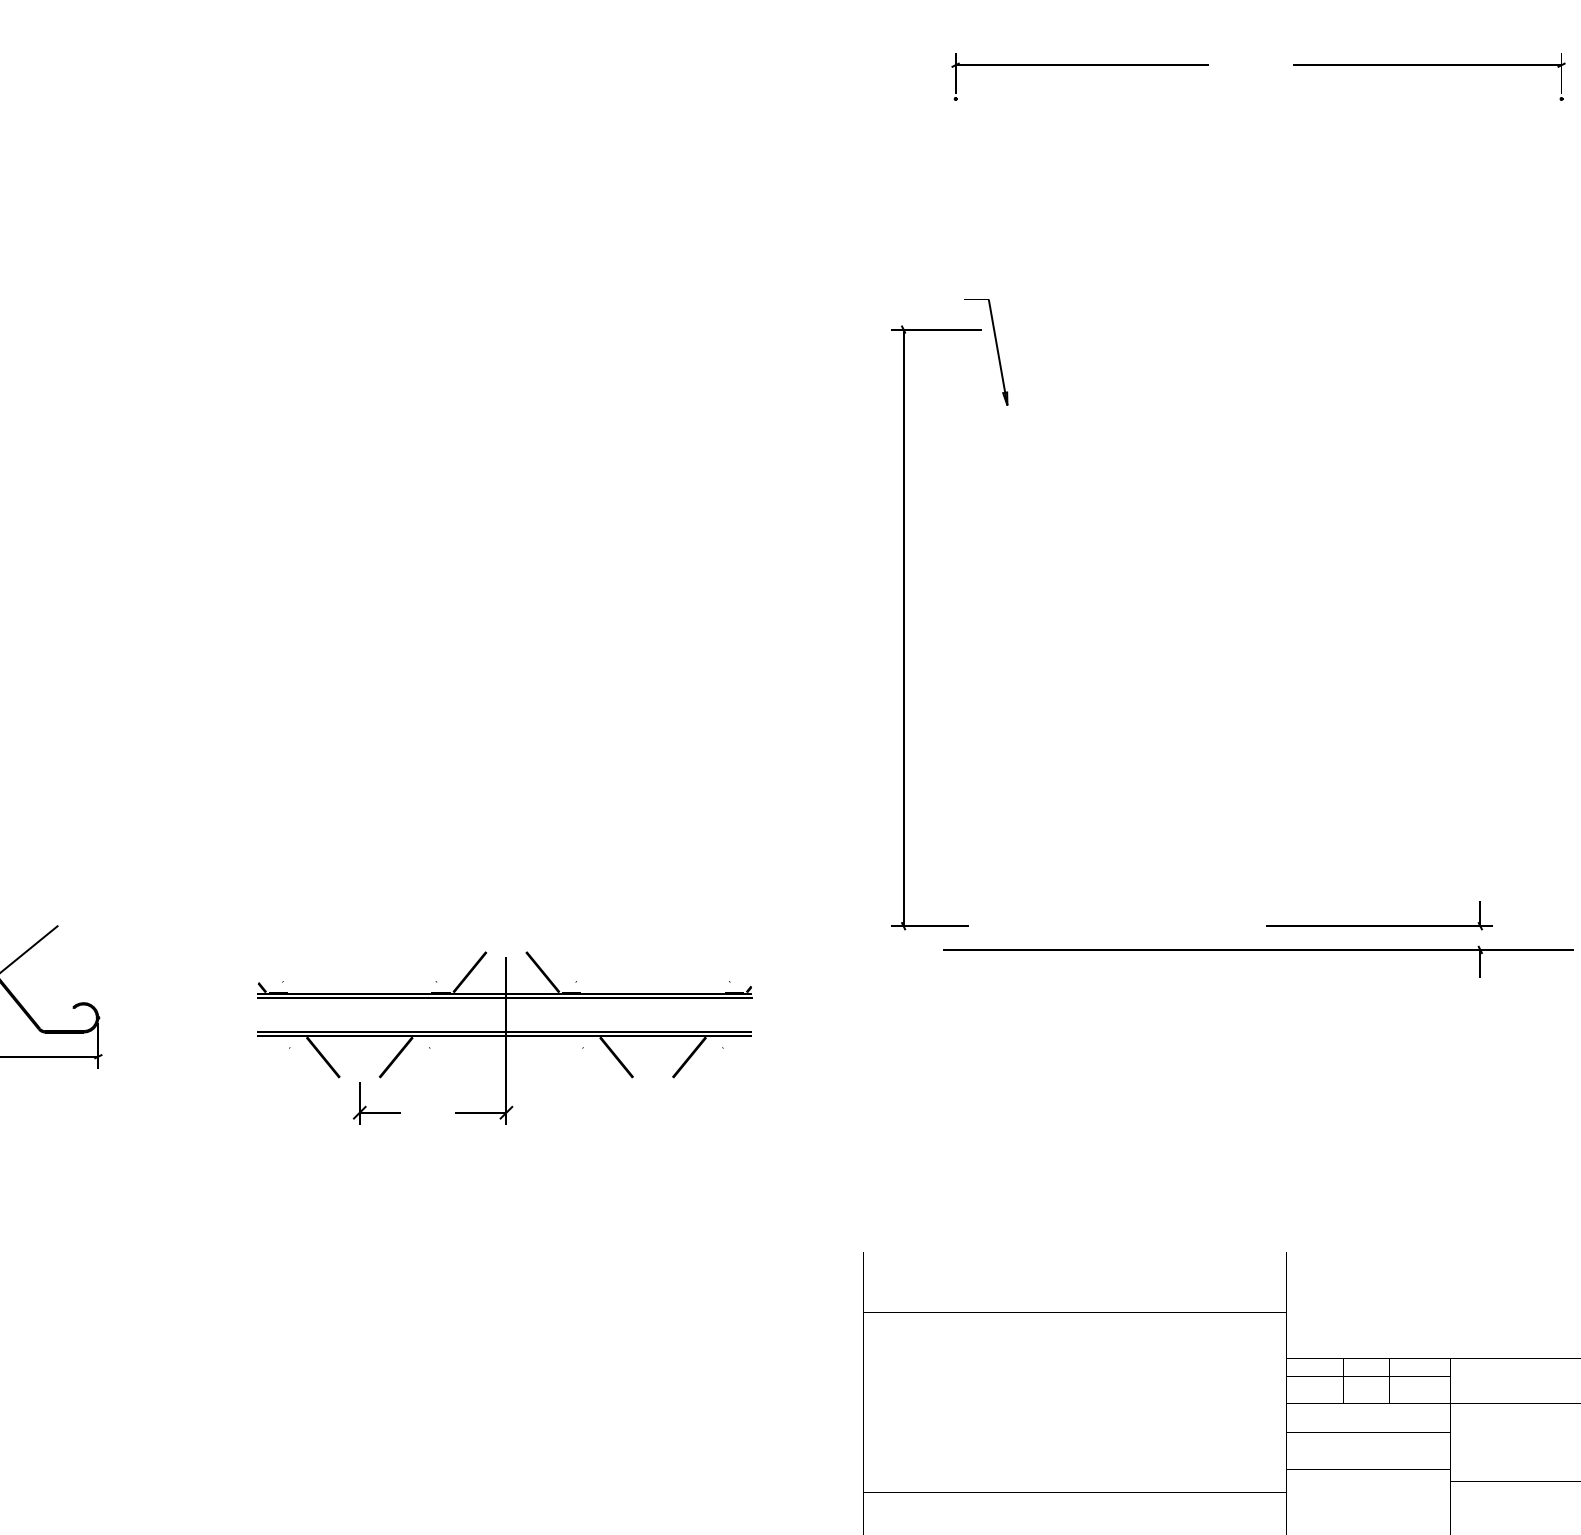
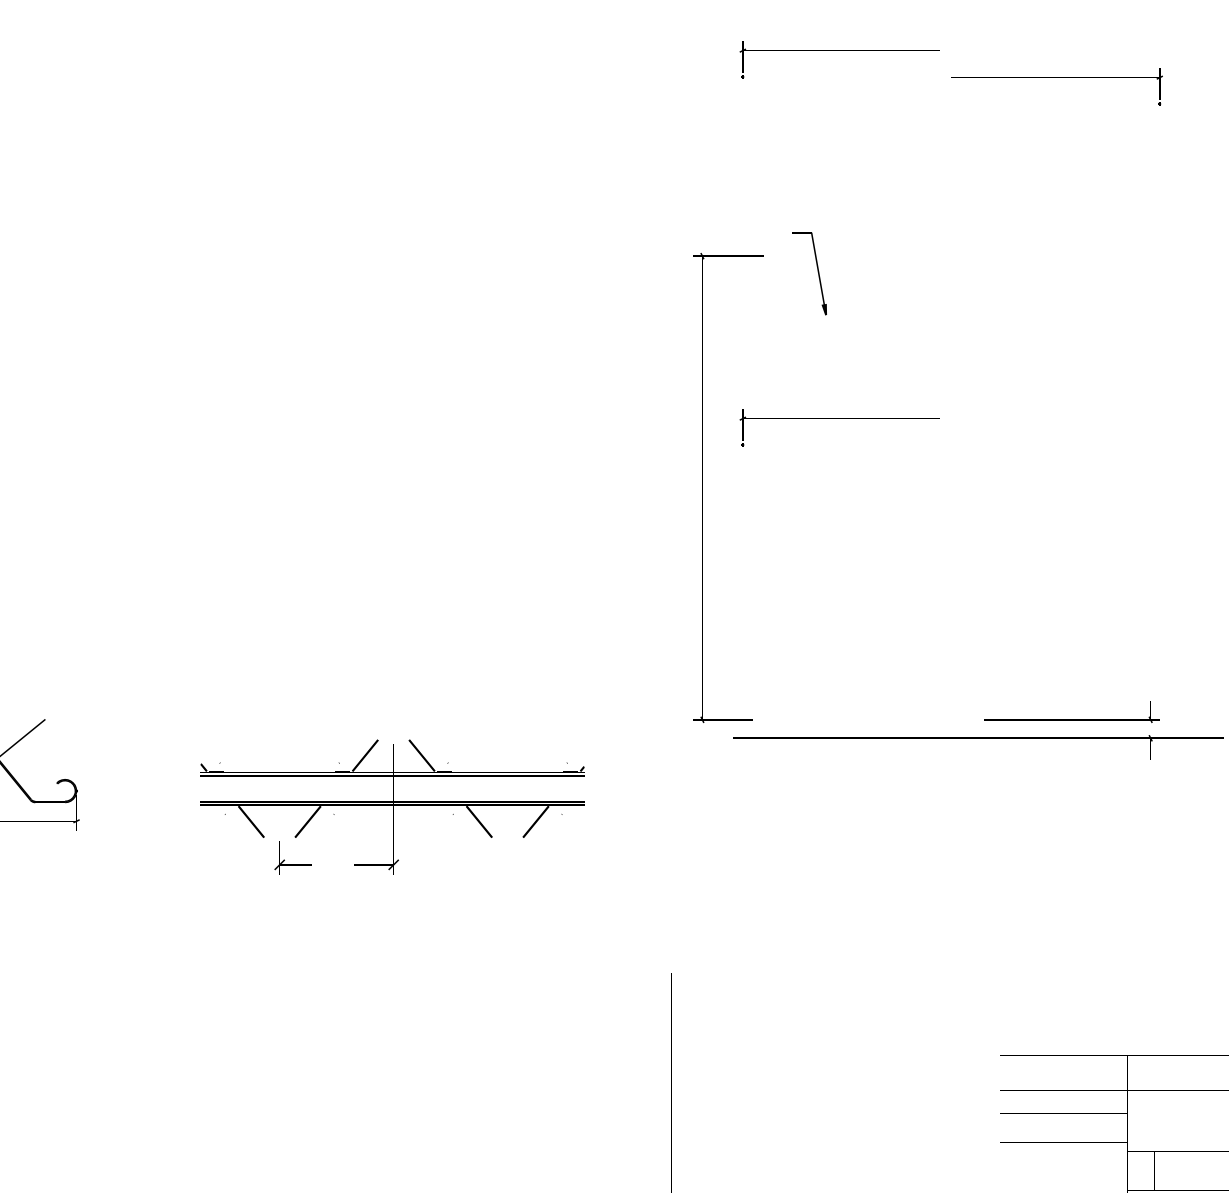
part: (1428, 65) -> (1056, 77), moved
part: (996, 350) -> (817, 272), moved
part: (1079, 538) -> (839, 418), added

